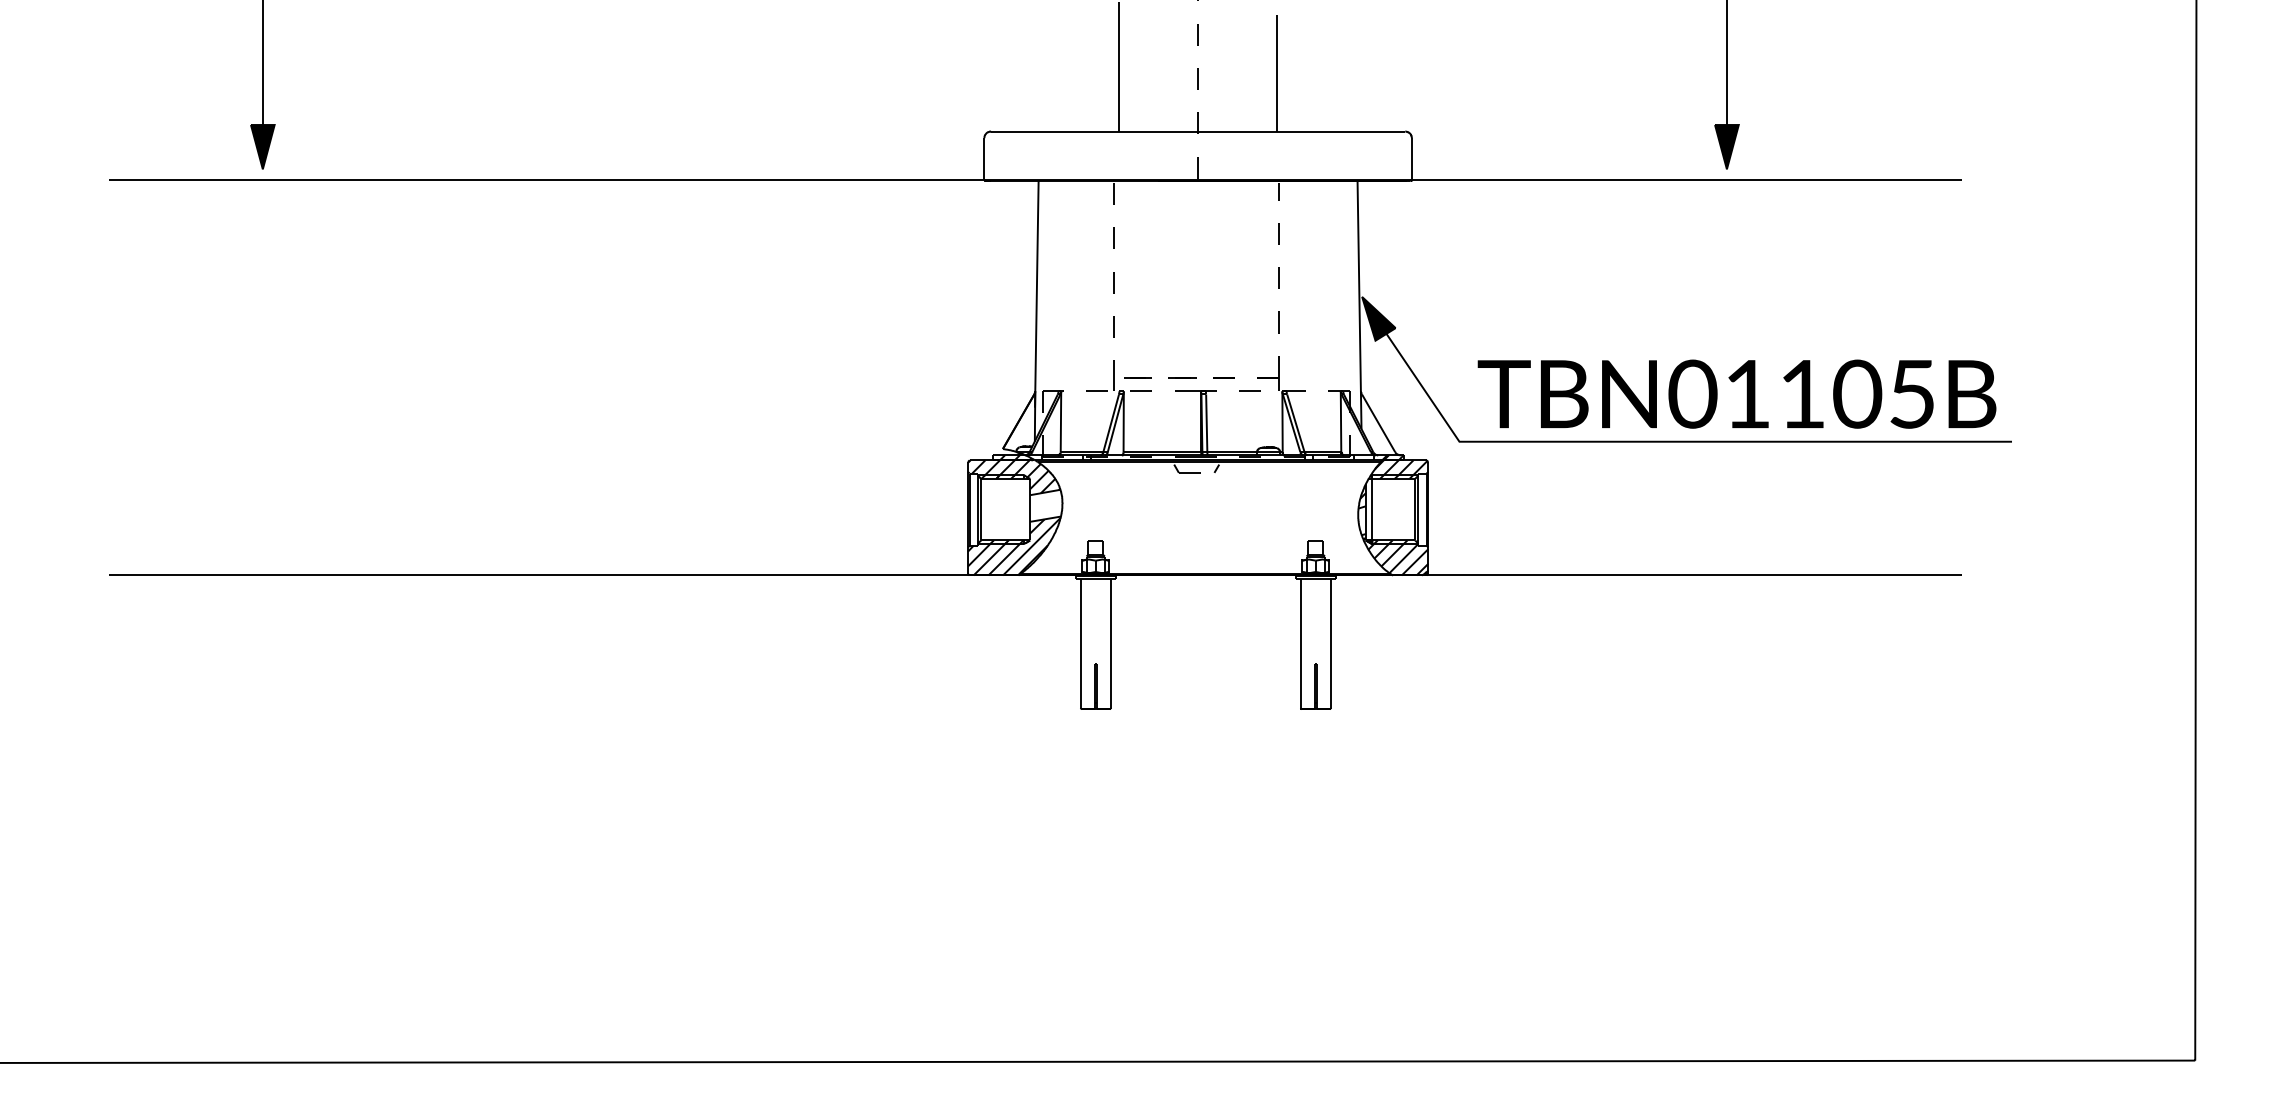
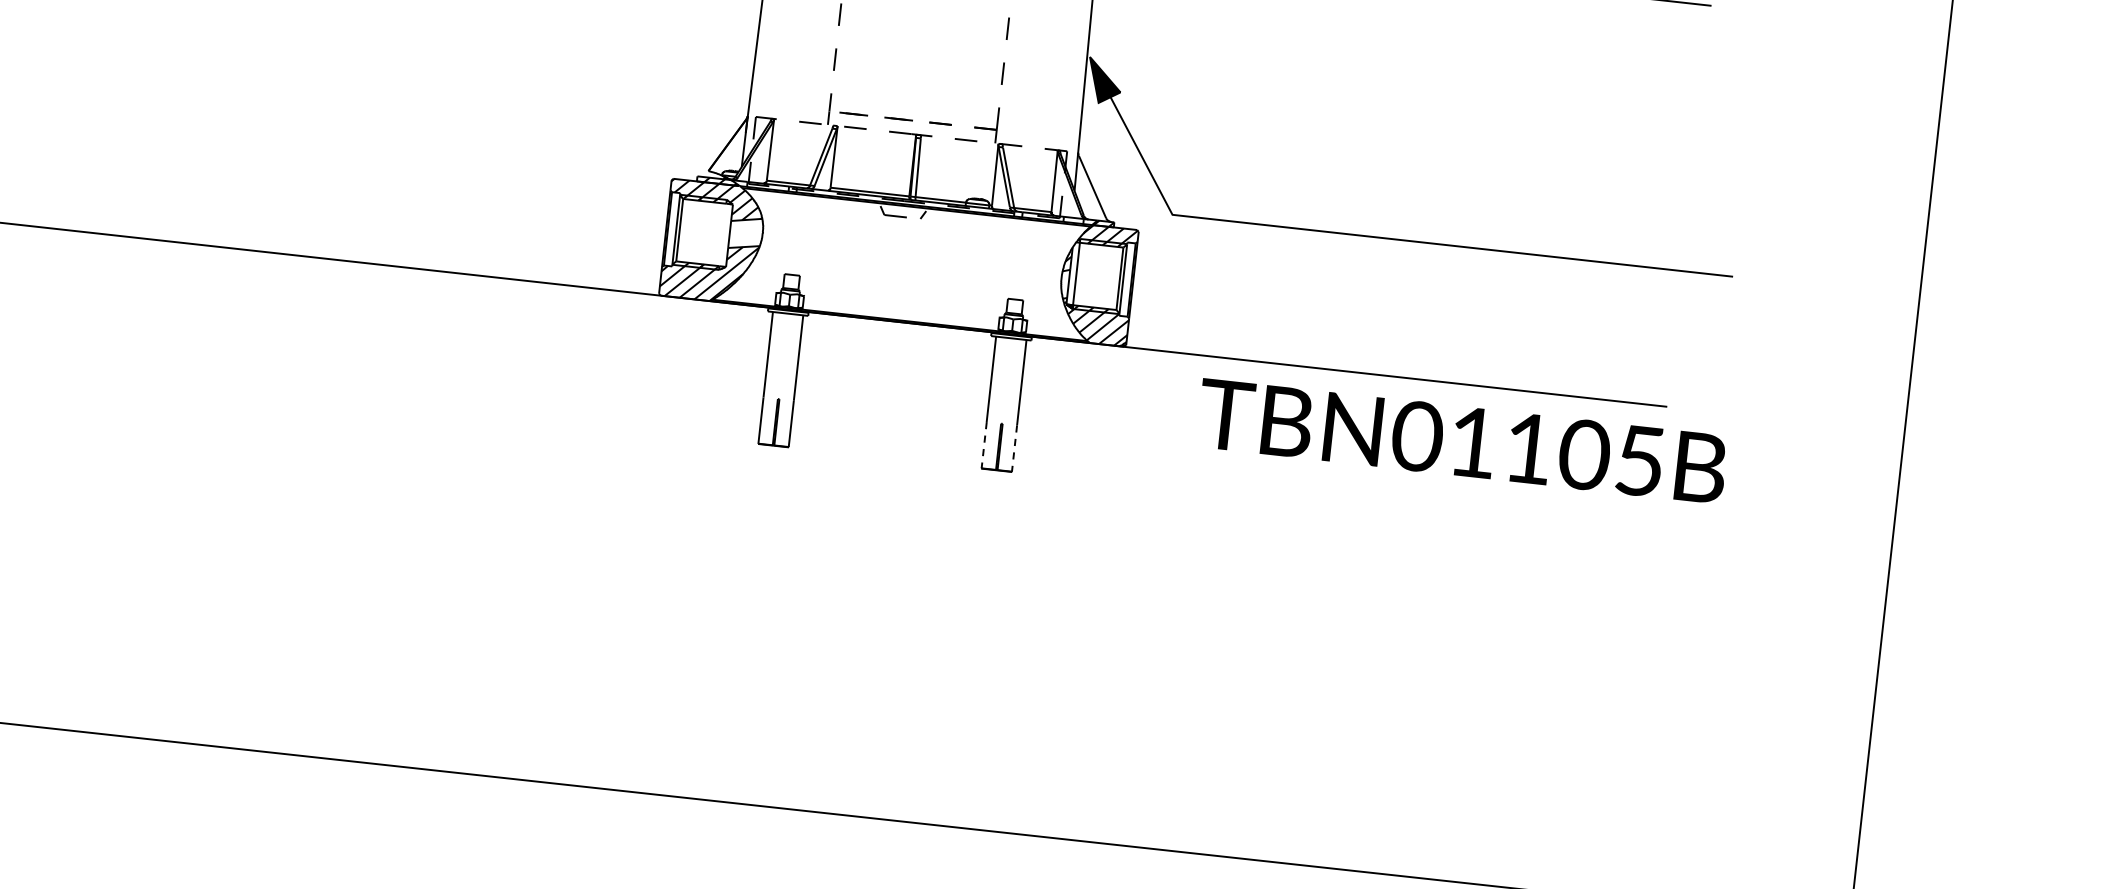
text: (1736, 393) -> (1461, 440), moved
line: (1300, 686) -> (983, 445), solid -> dashed
line: (1330, 686) -> (1014, 448), solid -> dashed

